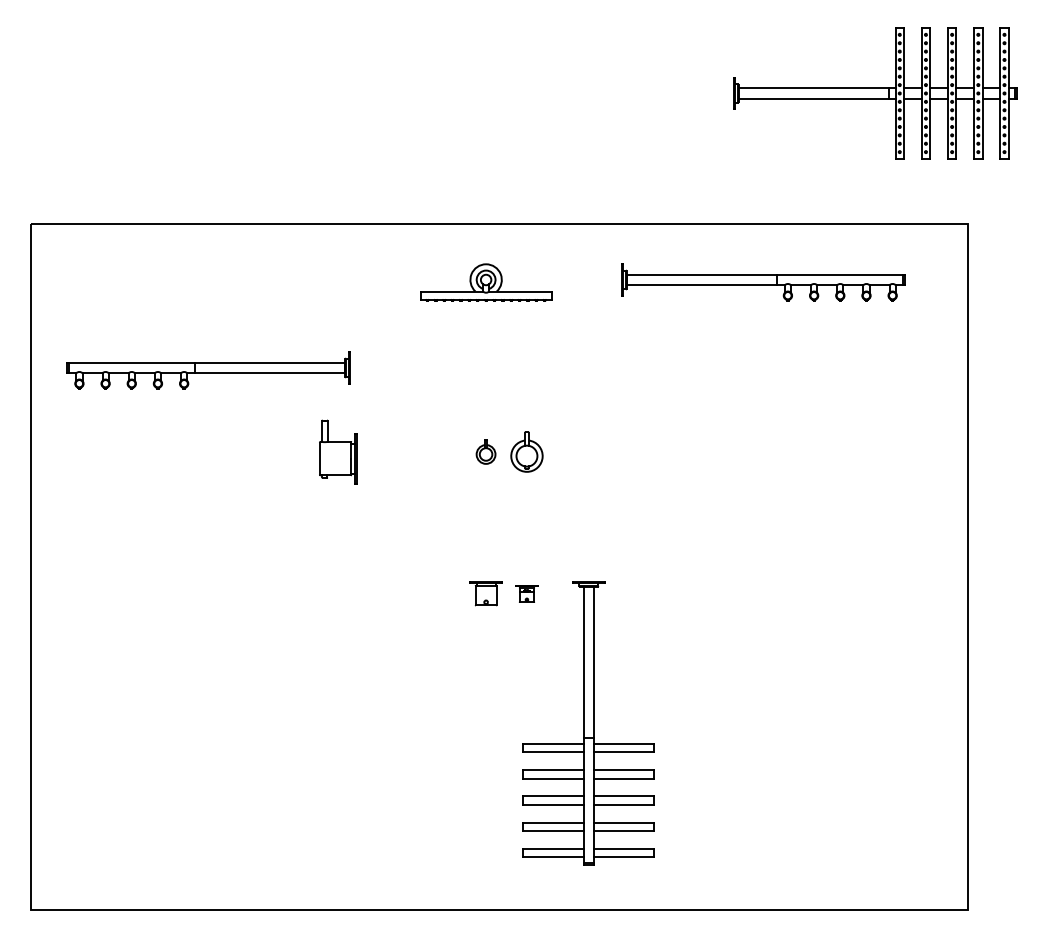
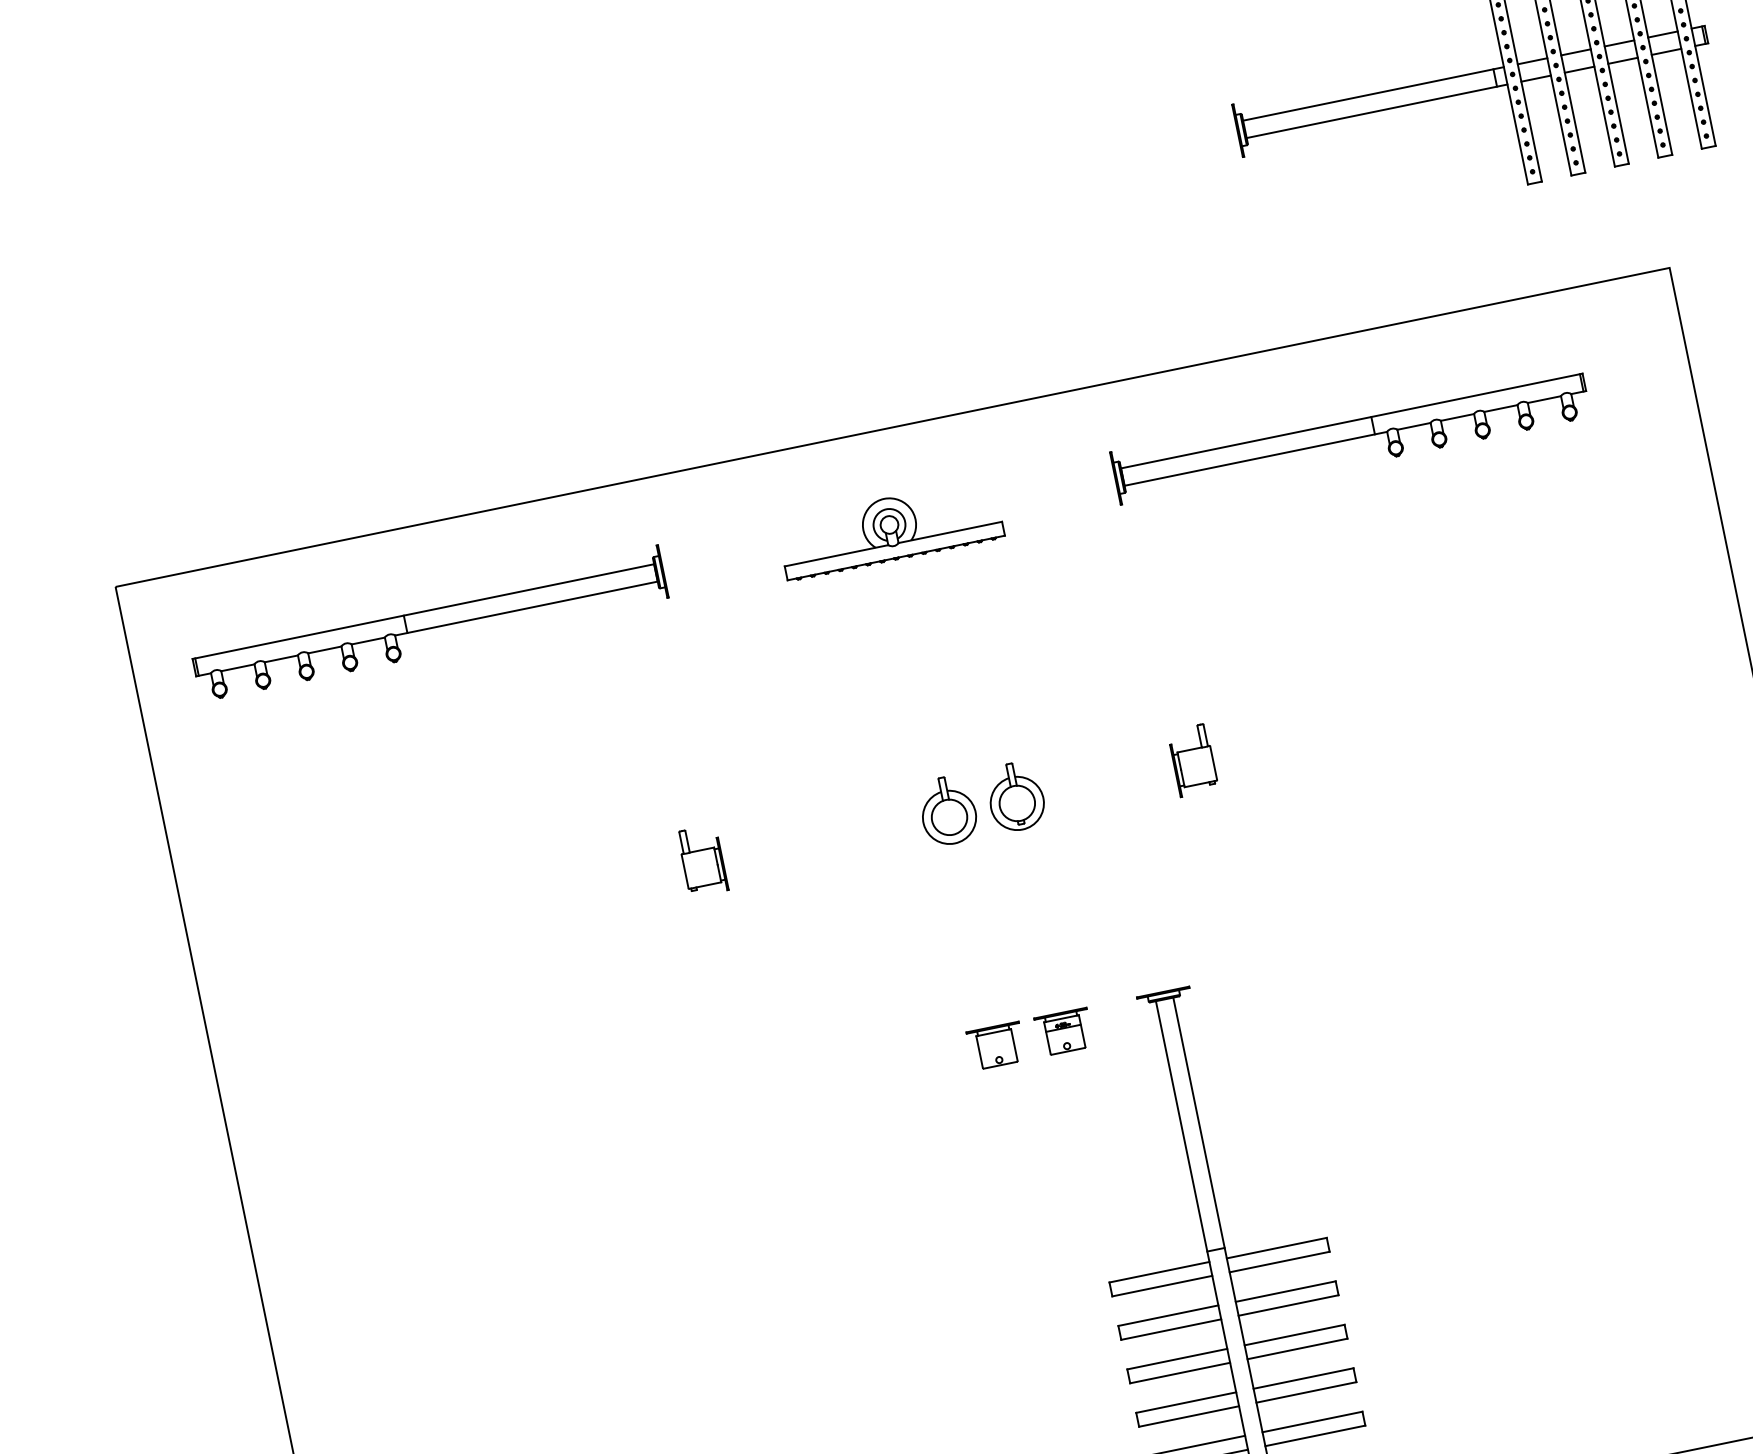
part: (208, 370) -> (429, 623), moved
part: (338, 451) -> (702, 859), size x0.62
part: (485, 451) -> (946, 809), size x1.67
part: (633, 451) -> (1192, 759), added
part: (526, 593) -> (1063, 1031), size x1.43

